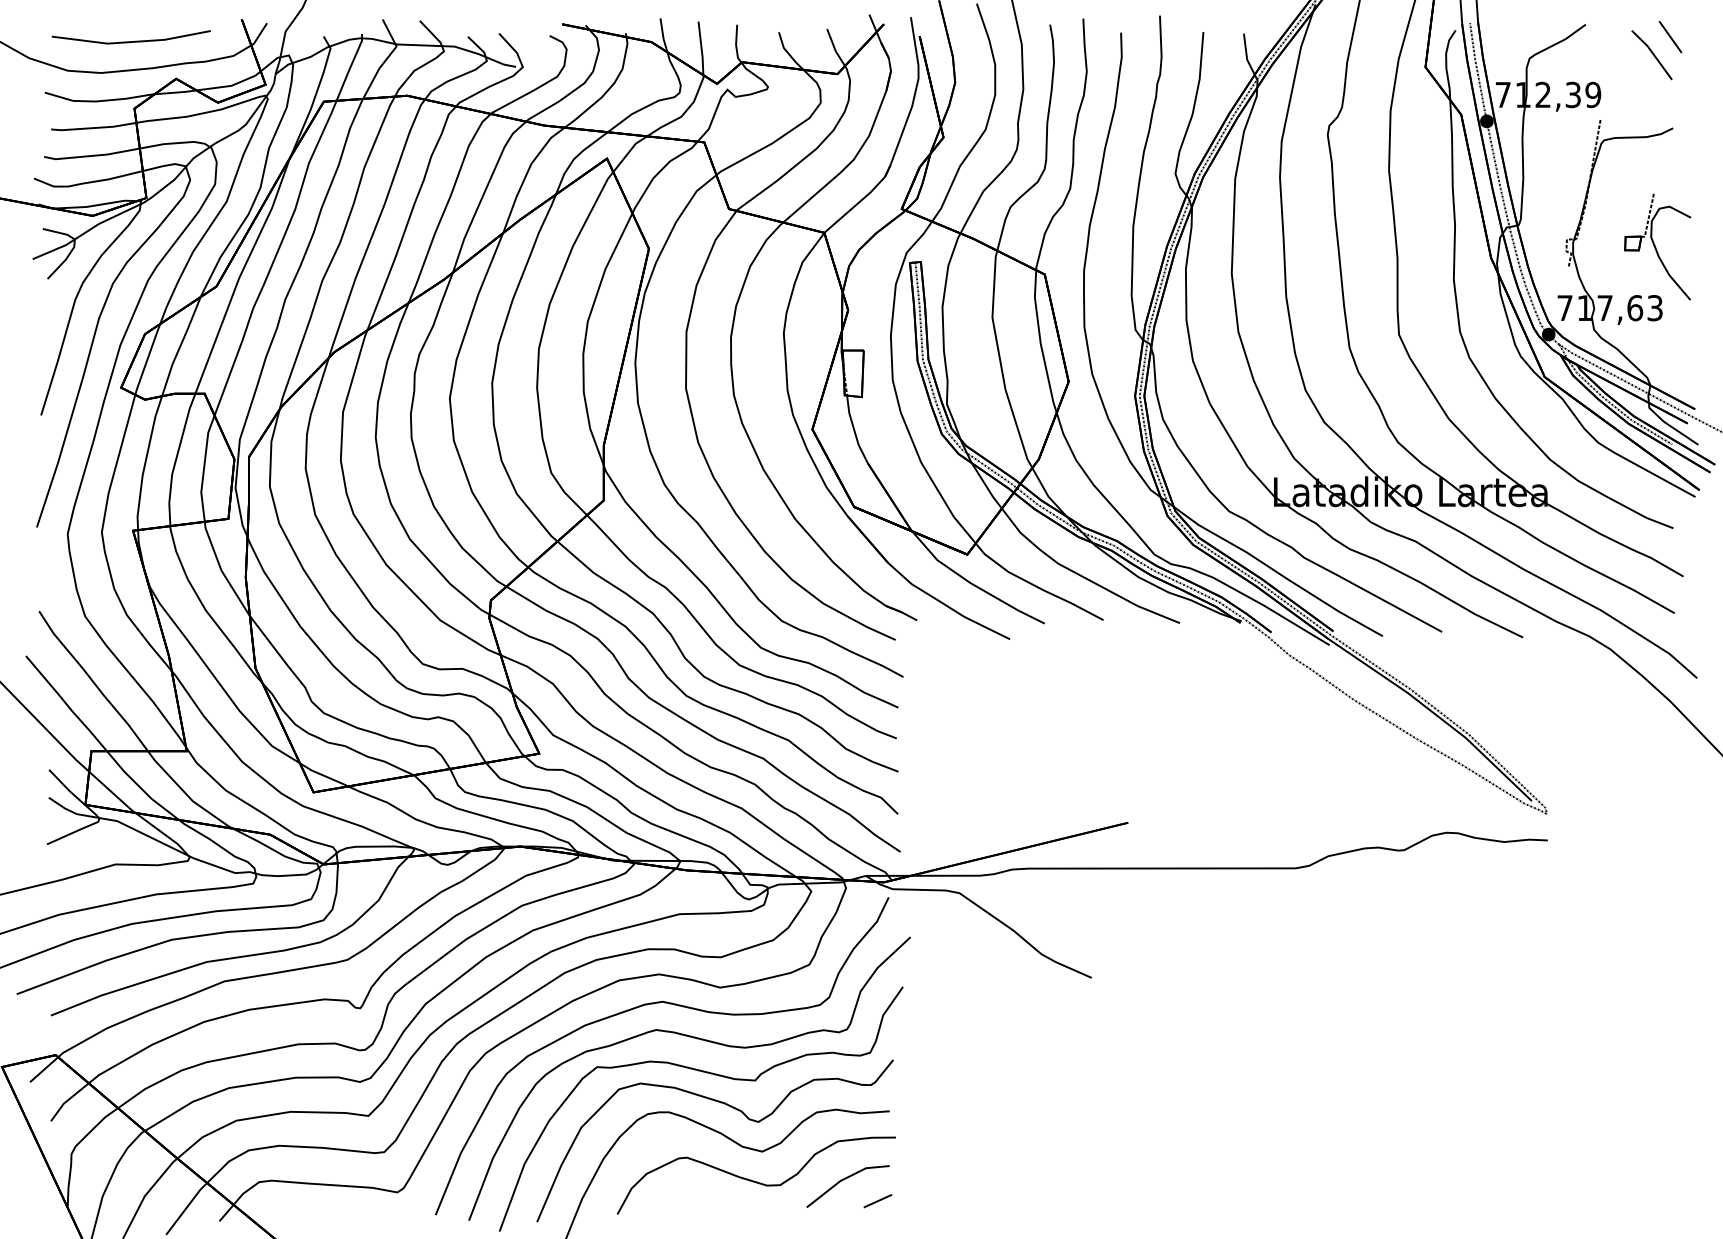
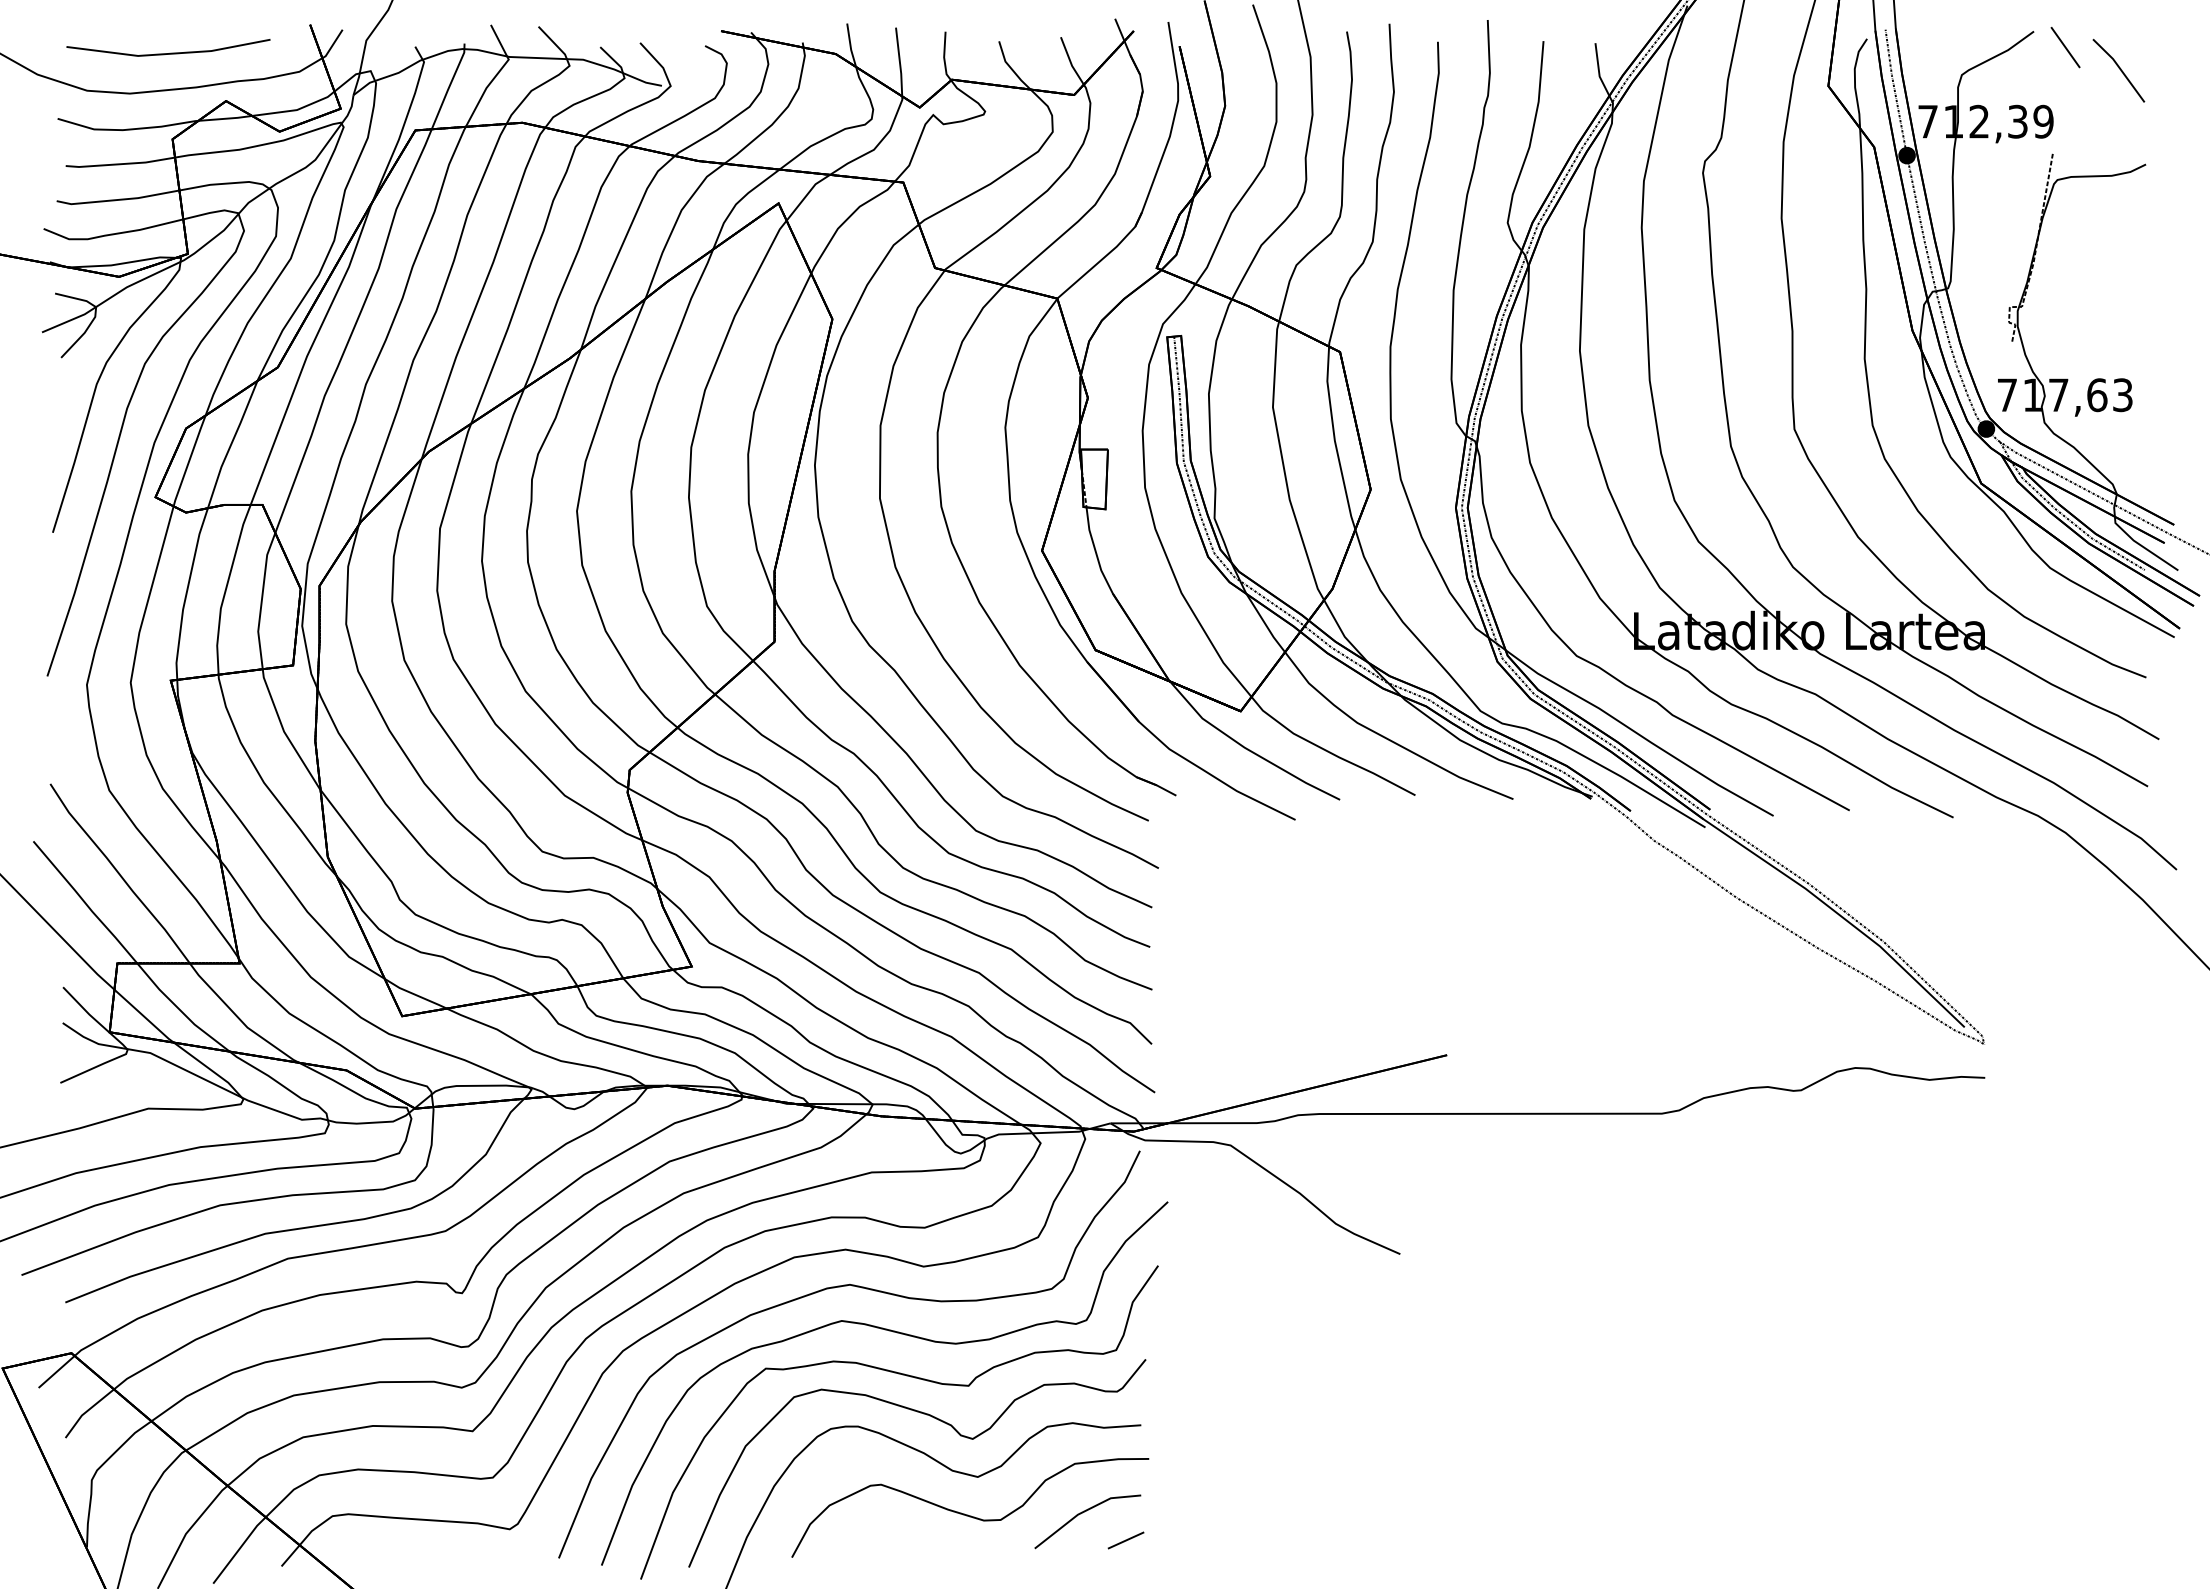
line: (1670, 37) -> (2065, 47), moved
part: (1657, 246) -> (2126, 316), removed

